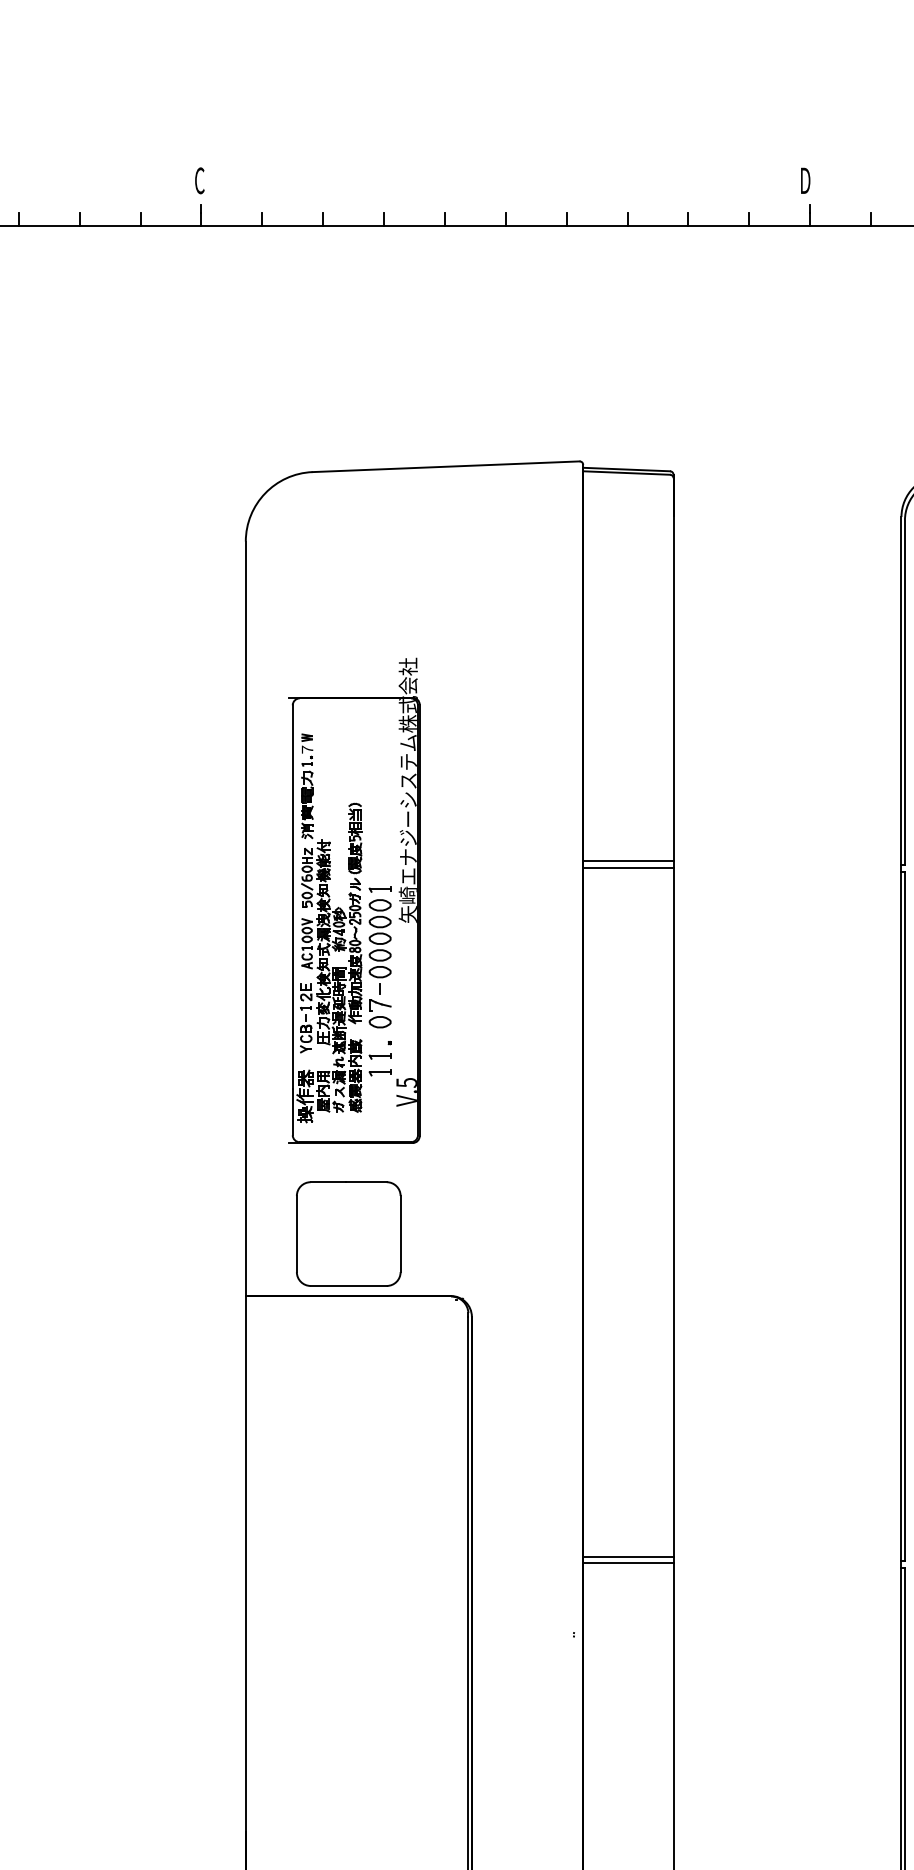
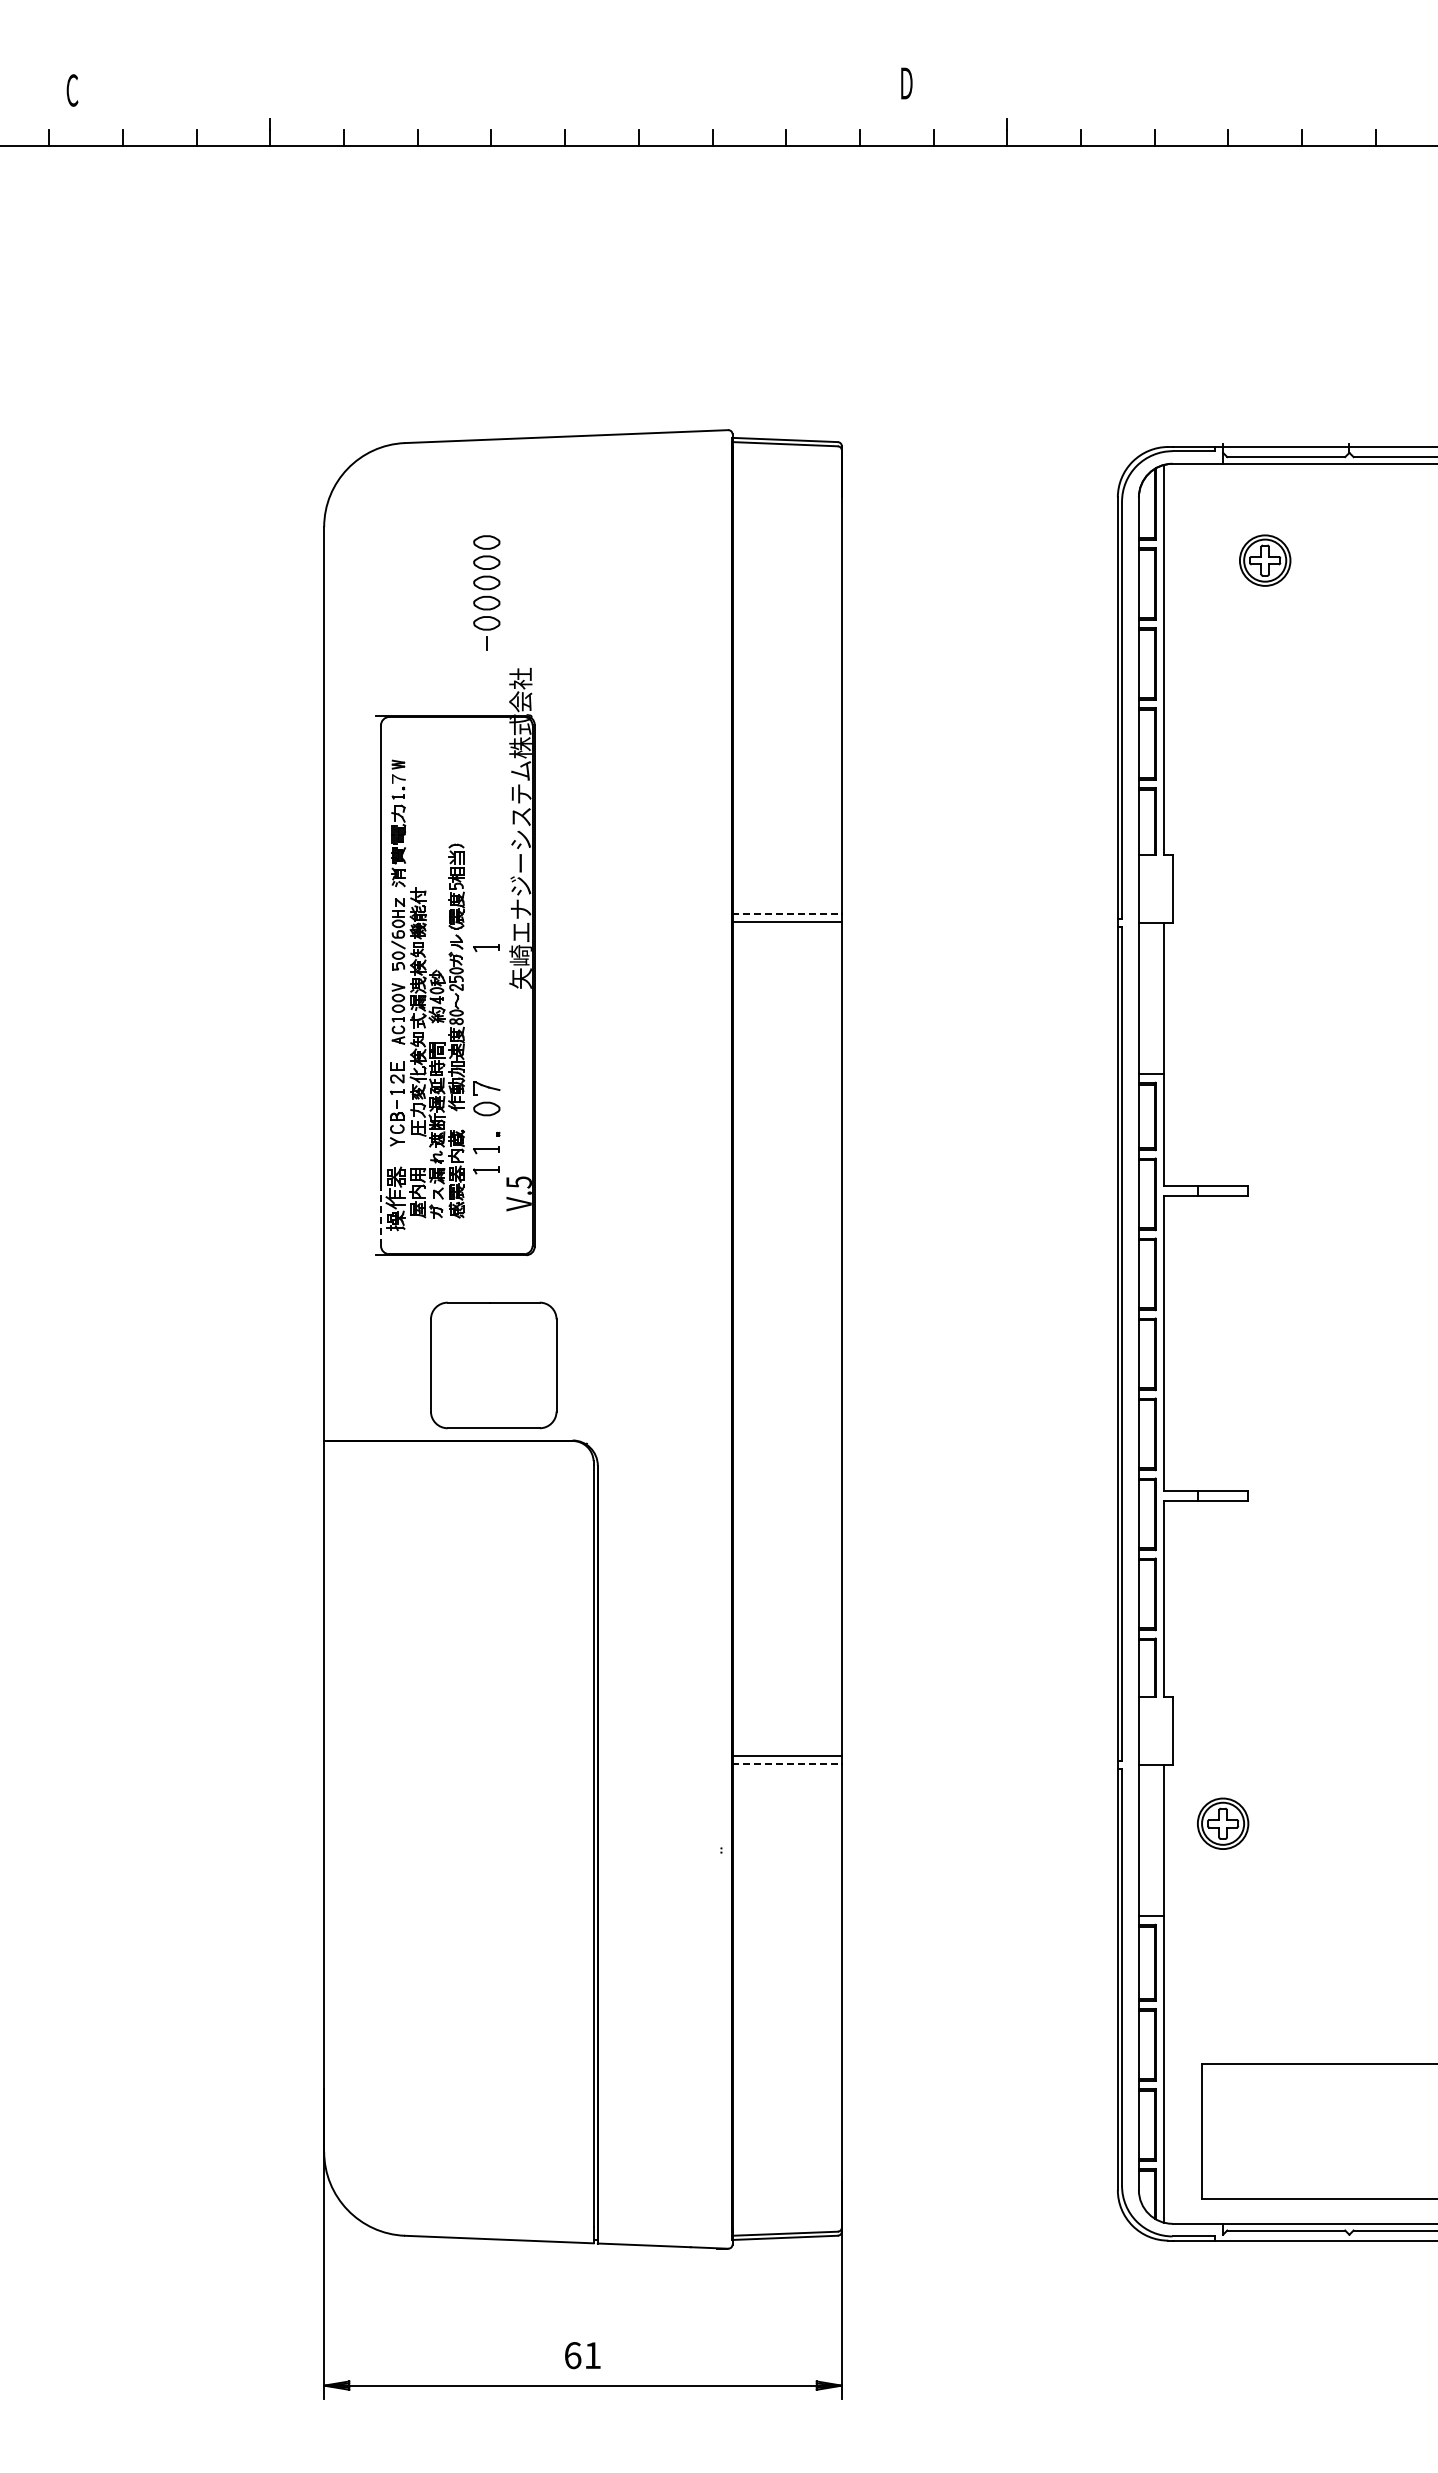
text: (199, 180) -> (72, 90), moved
text: (805, 180) -> (906, 83), moved
line: (628, 860) -> (787, 913), solid -> dashed
part: (379, 946) -> (486, 592), moved
line: (292, 1111) -> (380, 1217), solid -> dashed
part: (348, 1234) -> (493, 1365), moved
line: (628, 1563) -> (787, 1764), solid -> dashed

